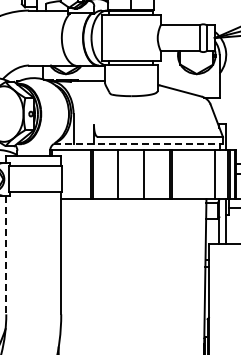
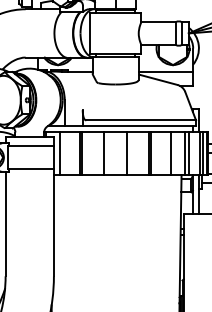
line: (188, 81) -> (165, 71), added
line: (139, 143) -> (122, 126), dashed -> solid
line: (68, 174) -> (60, 153), added
line: (194, 174) -> (171, 153), added
line: (210, 174) -> (185, 153), added
line: (6, 255) -> (5, 224), dashed -> solid

